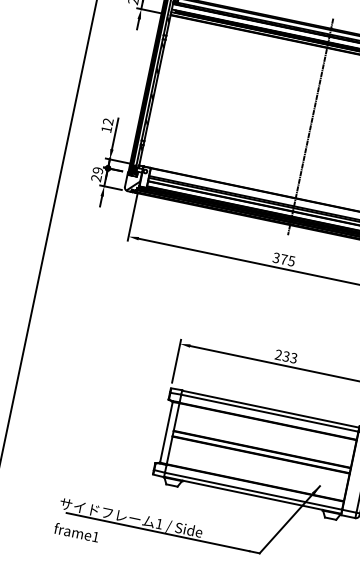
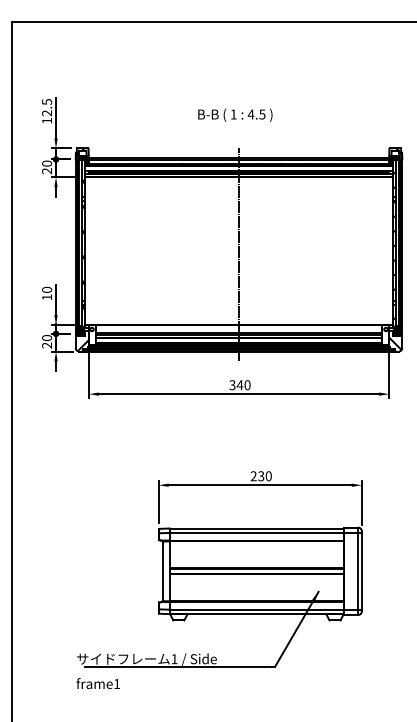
text: (108, 121) -> (47, 289), 12 -> 10
text: (98, 171) -> (47, 338), 29 -> 20
text: (287, 260) -> (243, 385), 375 -> 340
text: (293, 358) -> (268, 476), 233 -> 230

